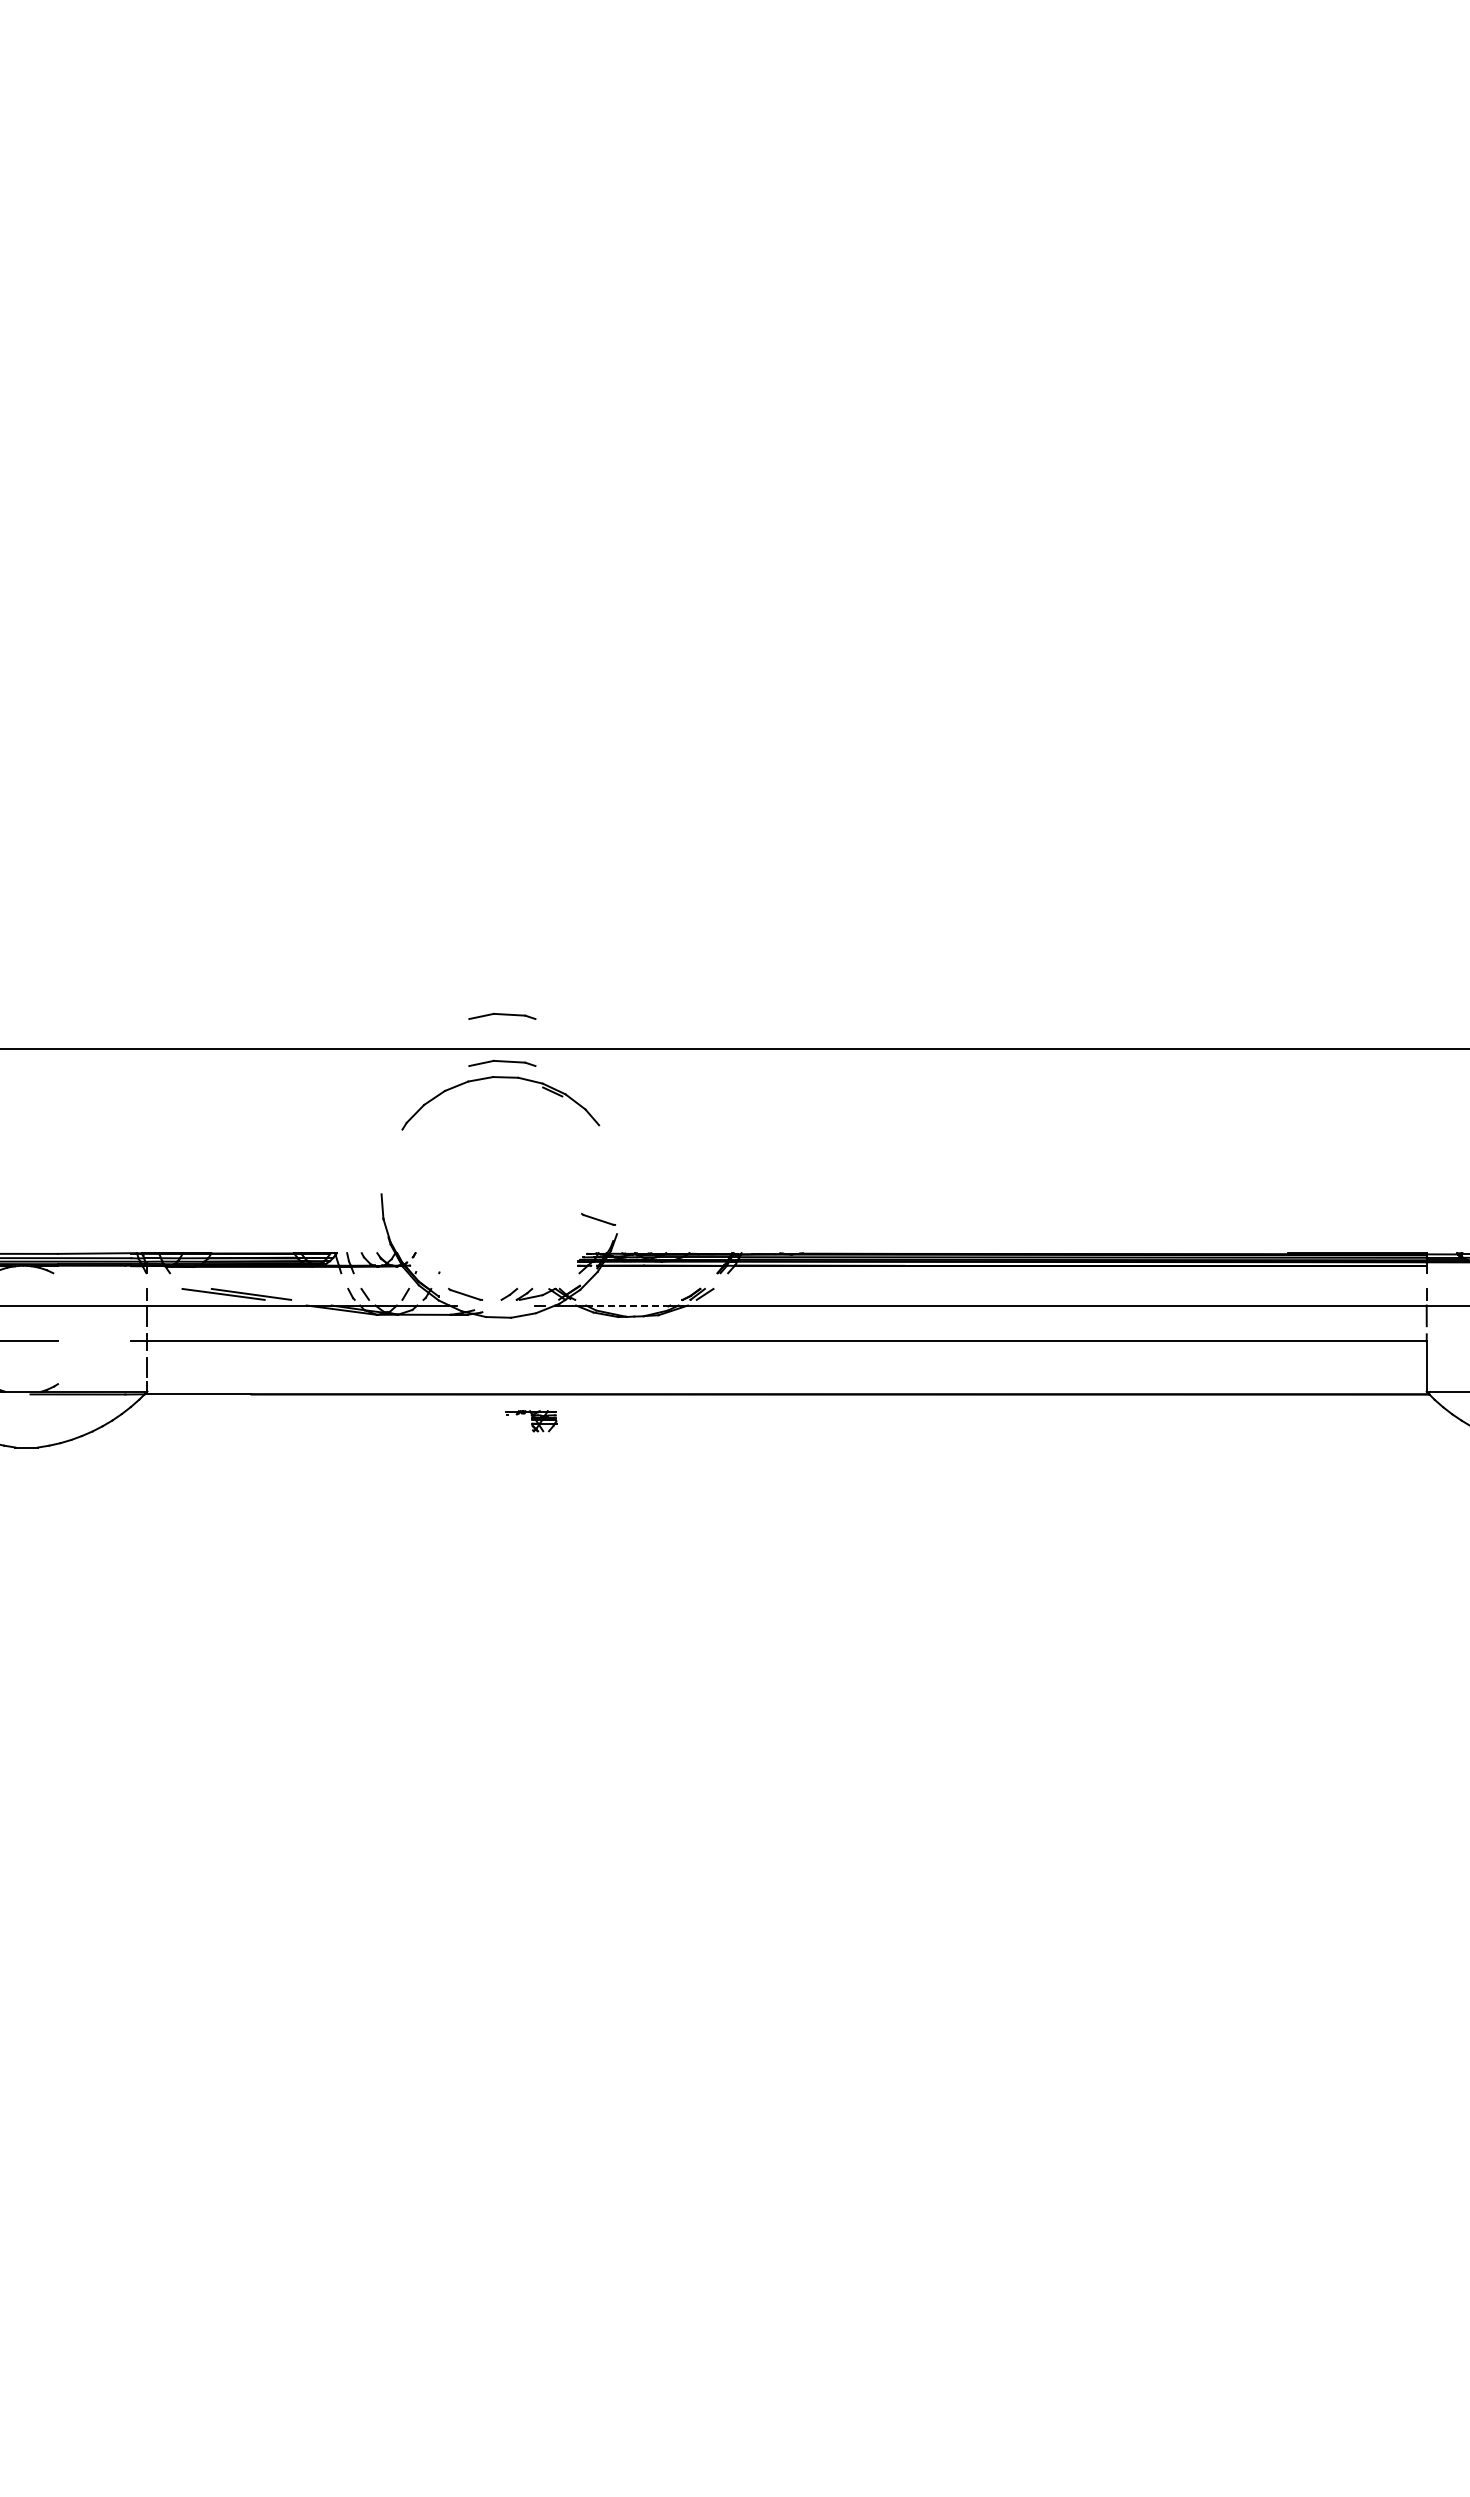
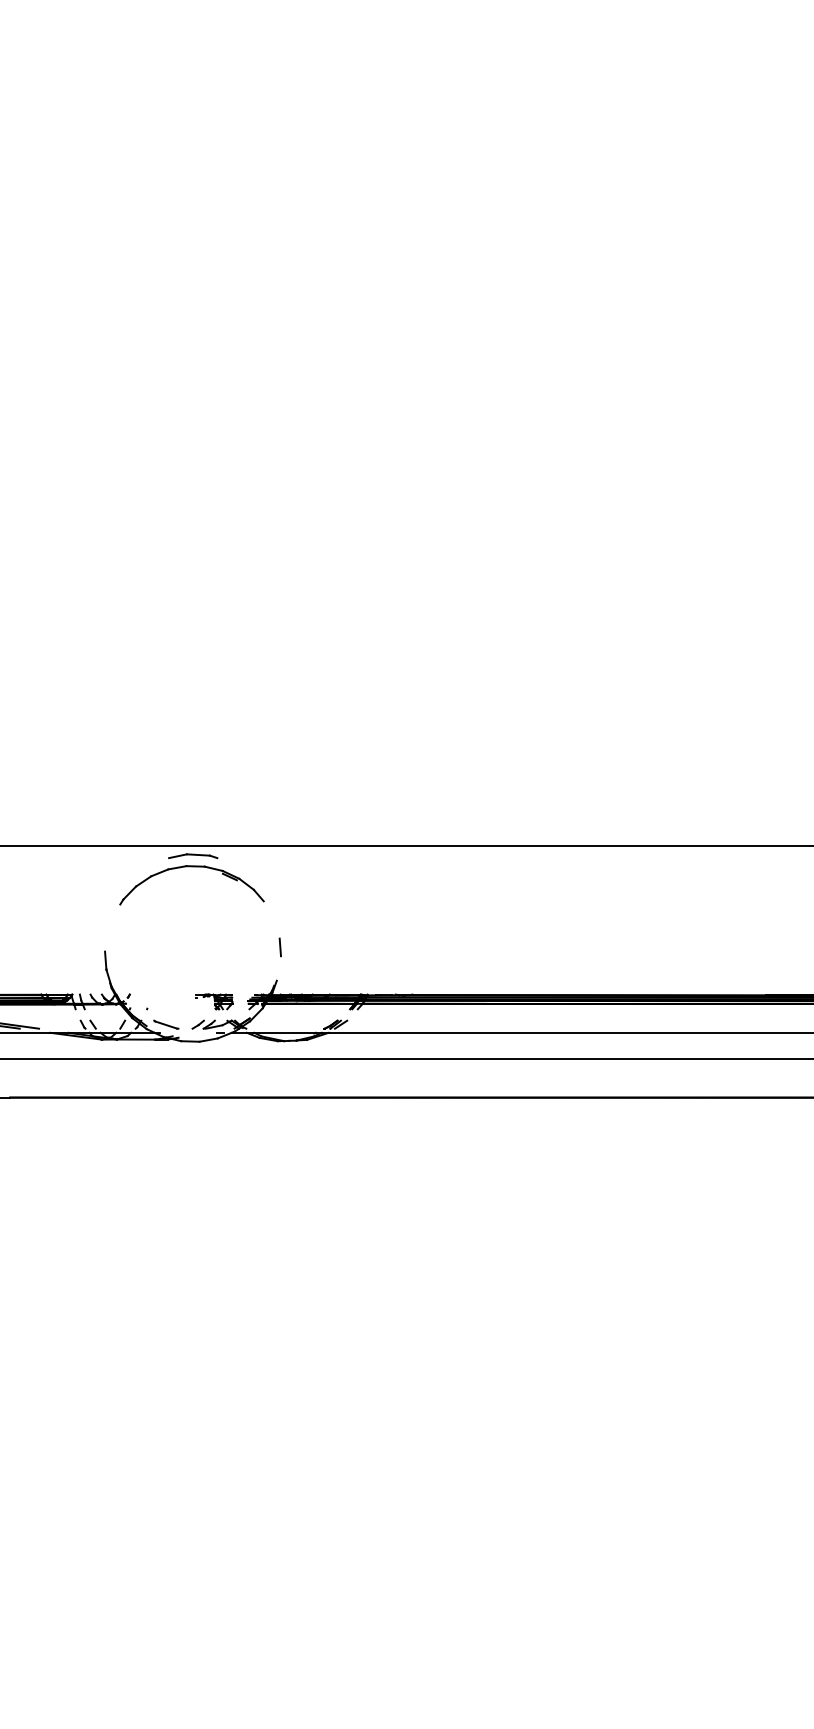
part: (502, 1015) -> (193, 821), removed
line: (621, 1188) -> (280, 947), added
line: (597, 1218) -> (262, 969), removed
line: (628, 1305) -> (285, 1032), dashed -> solid
part: (531, 1421) -> (214, 1002), moved

